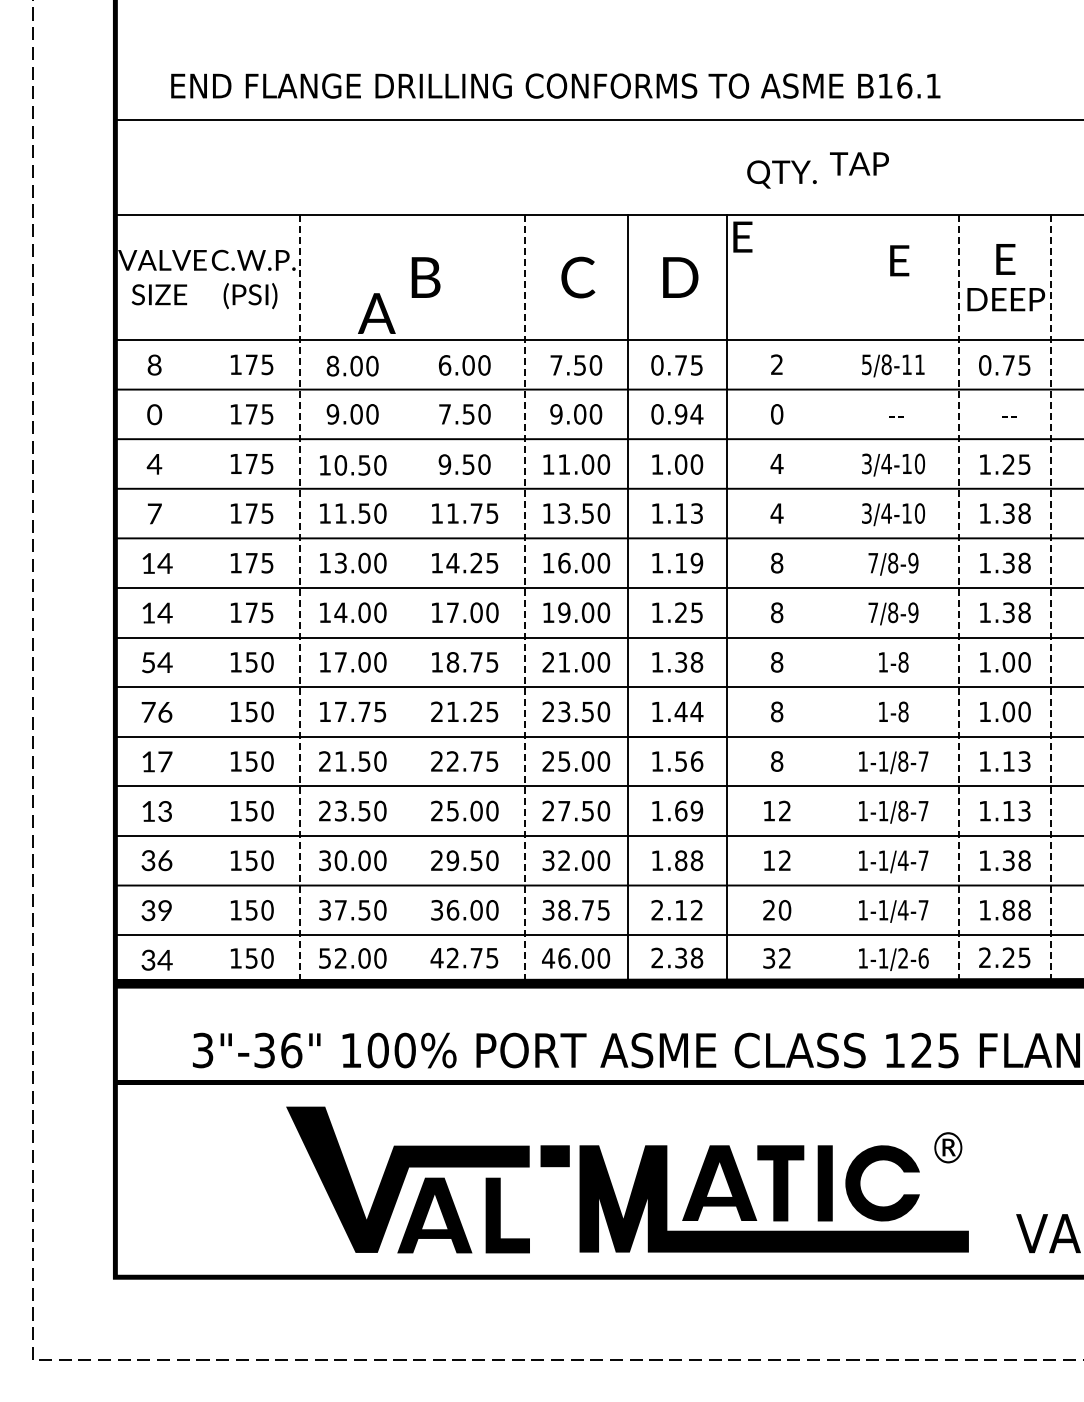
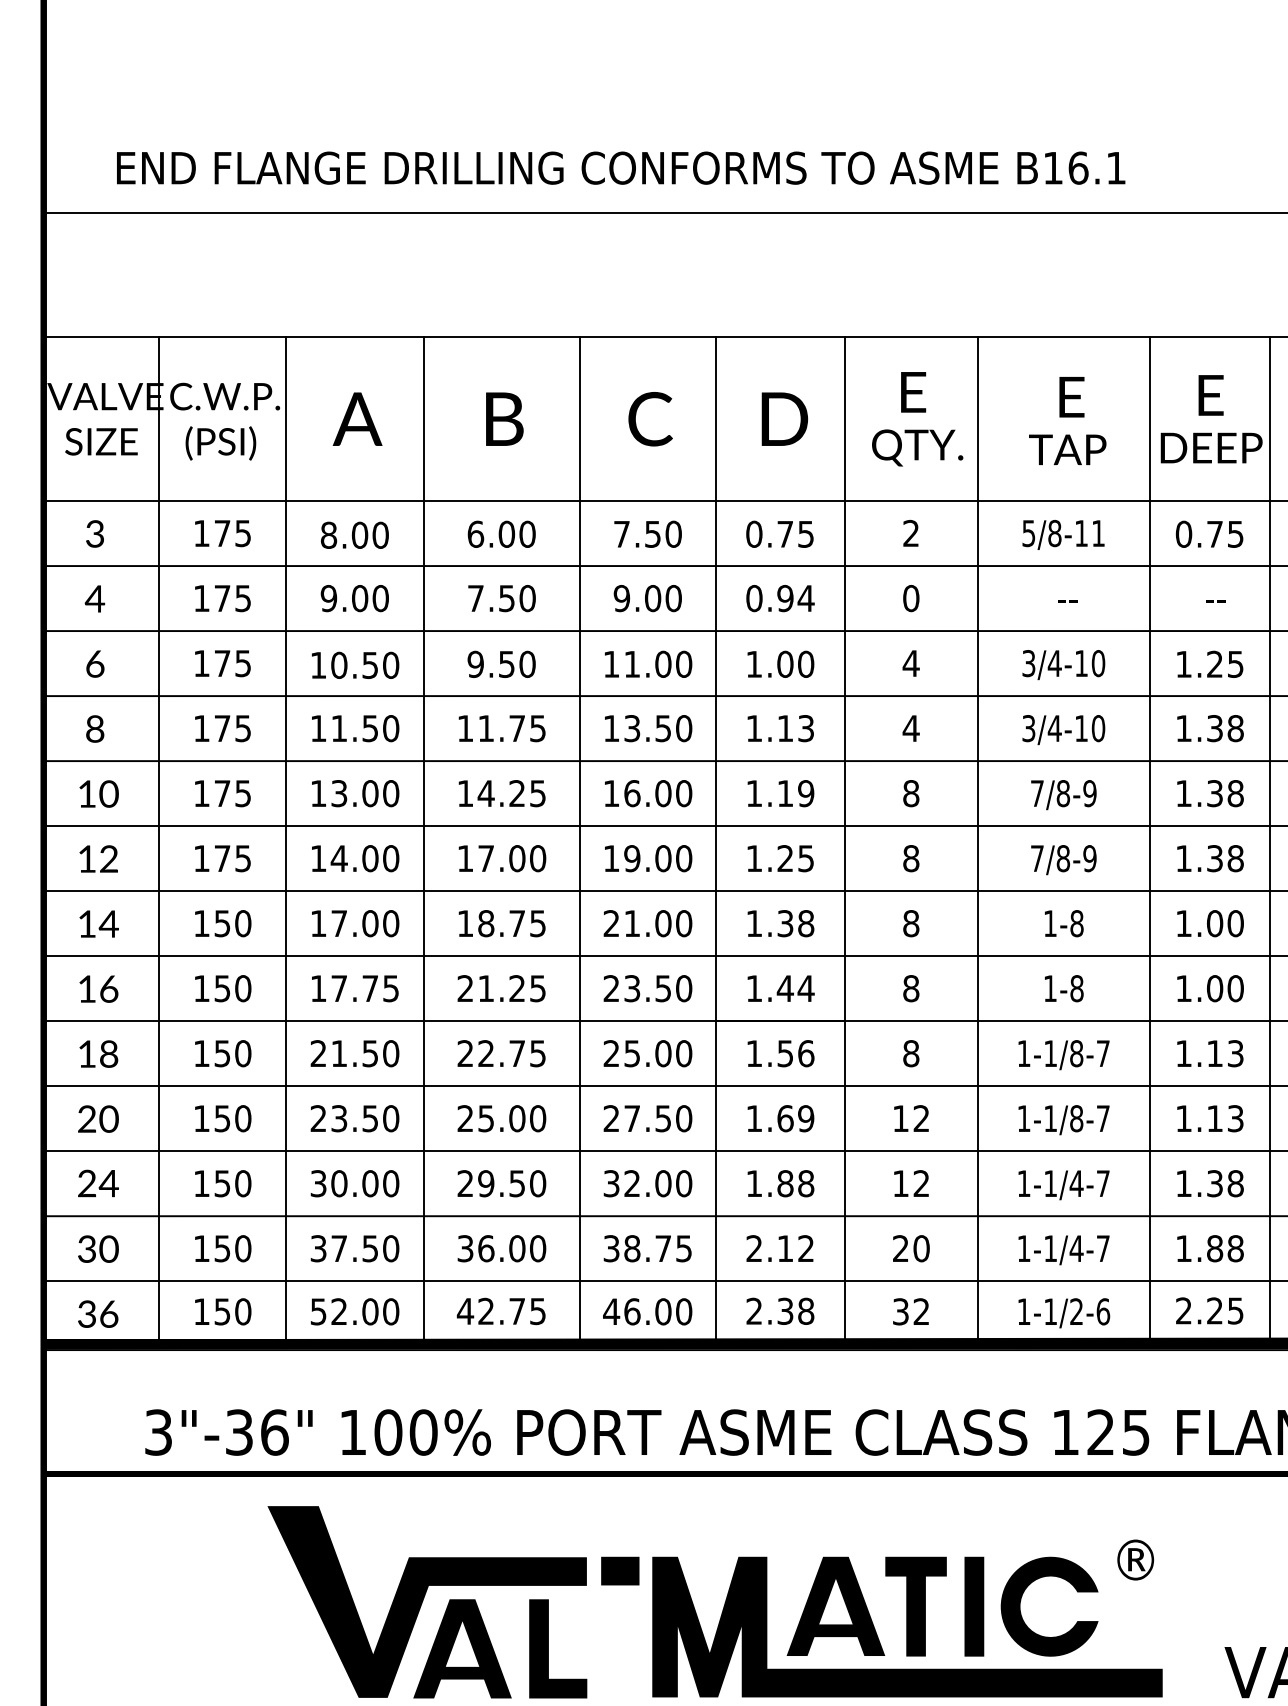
text: (859, 163) -> (1067, 449), moved
text: (781, 174) -> (917, 447), moved
text: (742, 236) -> (913, 391), moved
text: (425, 277) -> (504, 419), moved
text: (376, 313) -> (357, 419), moved
text: (154, 365) -> (95, 534), 8 -> 3
text: (154, 414) -> (95, 598), 0 -> 4
text: (154, 464) -> (95, 664), 4 -> 6
text: (154, 513) -> (95, 728), 7 -> 8
text: (164, 563) -> (108, 794), 14 -> 10
line: (203, 598) -> (159, 839), added
line: (300, 598) -> (286, 839), dashed -> solid
line: (405, 598) -> (424, 839), added
line: (524, 598) -> (580, 839), dashed -> solid
line: (827, 598) -> (977, 839), added
line: (959, 598) -> (1150, 839), dashed -> solid
line: (1050, 598) -> (1269, 839), dashed -> solid
text: (164, 612) -> (108, 858), 14 -> 12
text: (148, 662) -> (87, 923), 54 -> 14
text: (148, 712) -> (87, 989), 76 -> 16
text: (165, 761) -> (109, 1053), 17 -> 18
text: (156, 811) -> (97, 1119), 13 -> 20
text: (156, 860) -> (97, 1183), 36 -> 24
text: (164, 911) -> (108, 1250), 39 -> 30
text: (164, 960) -> (108, 1314), 34 -> 36

